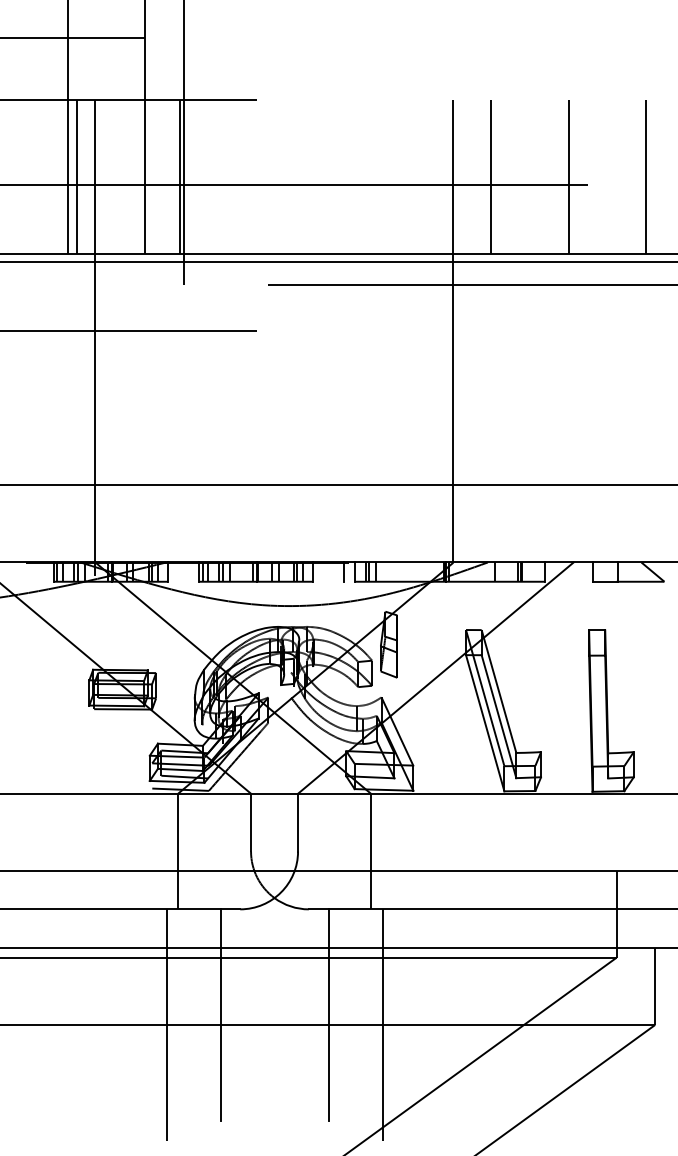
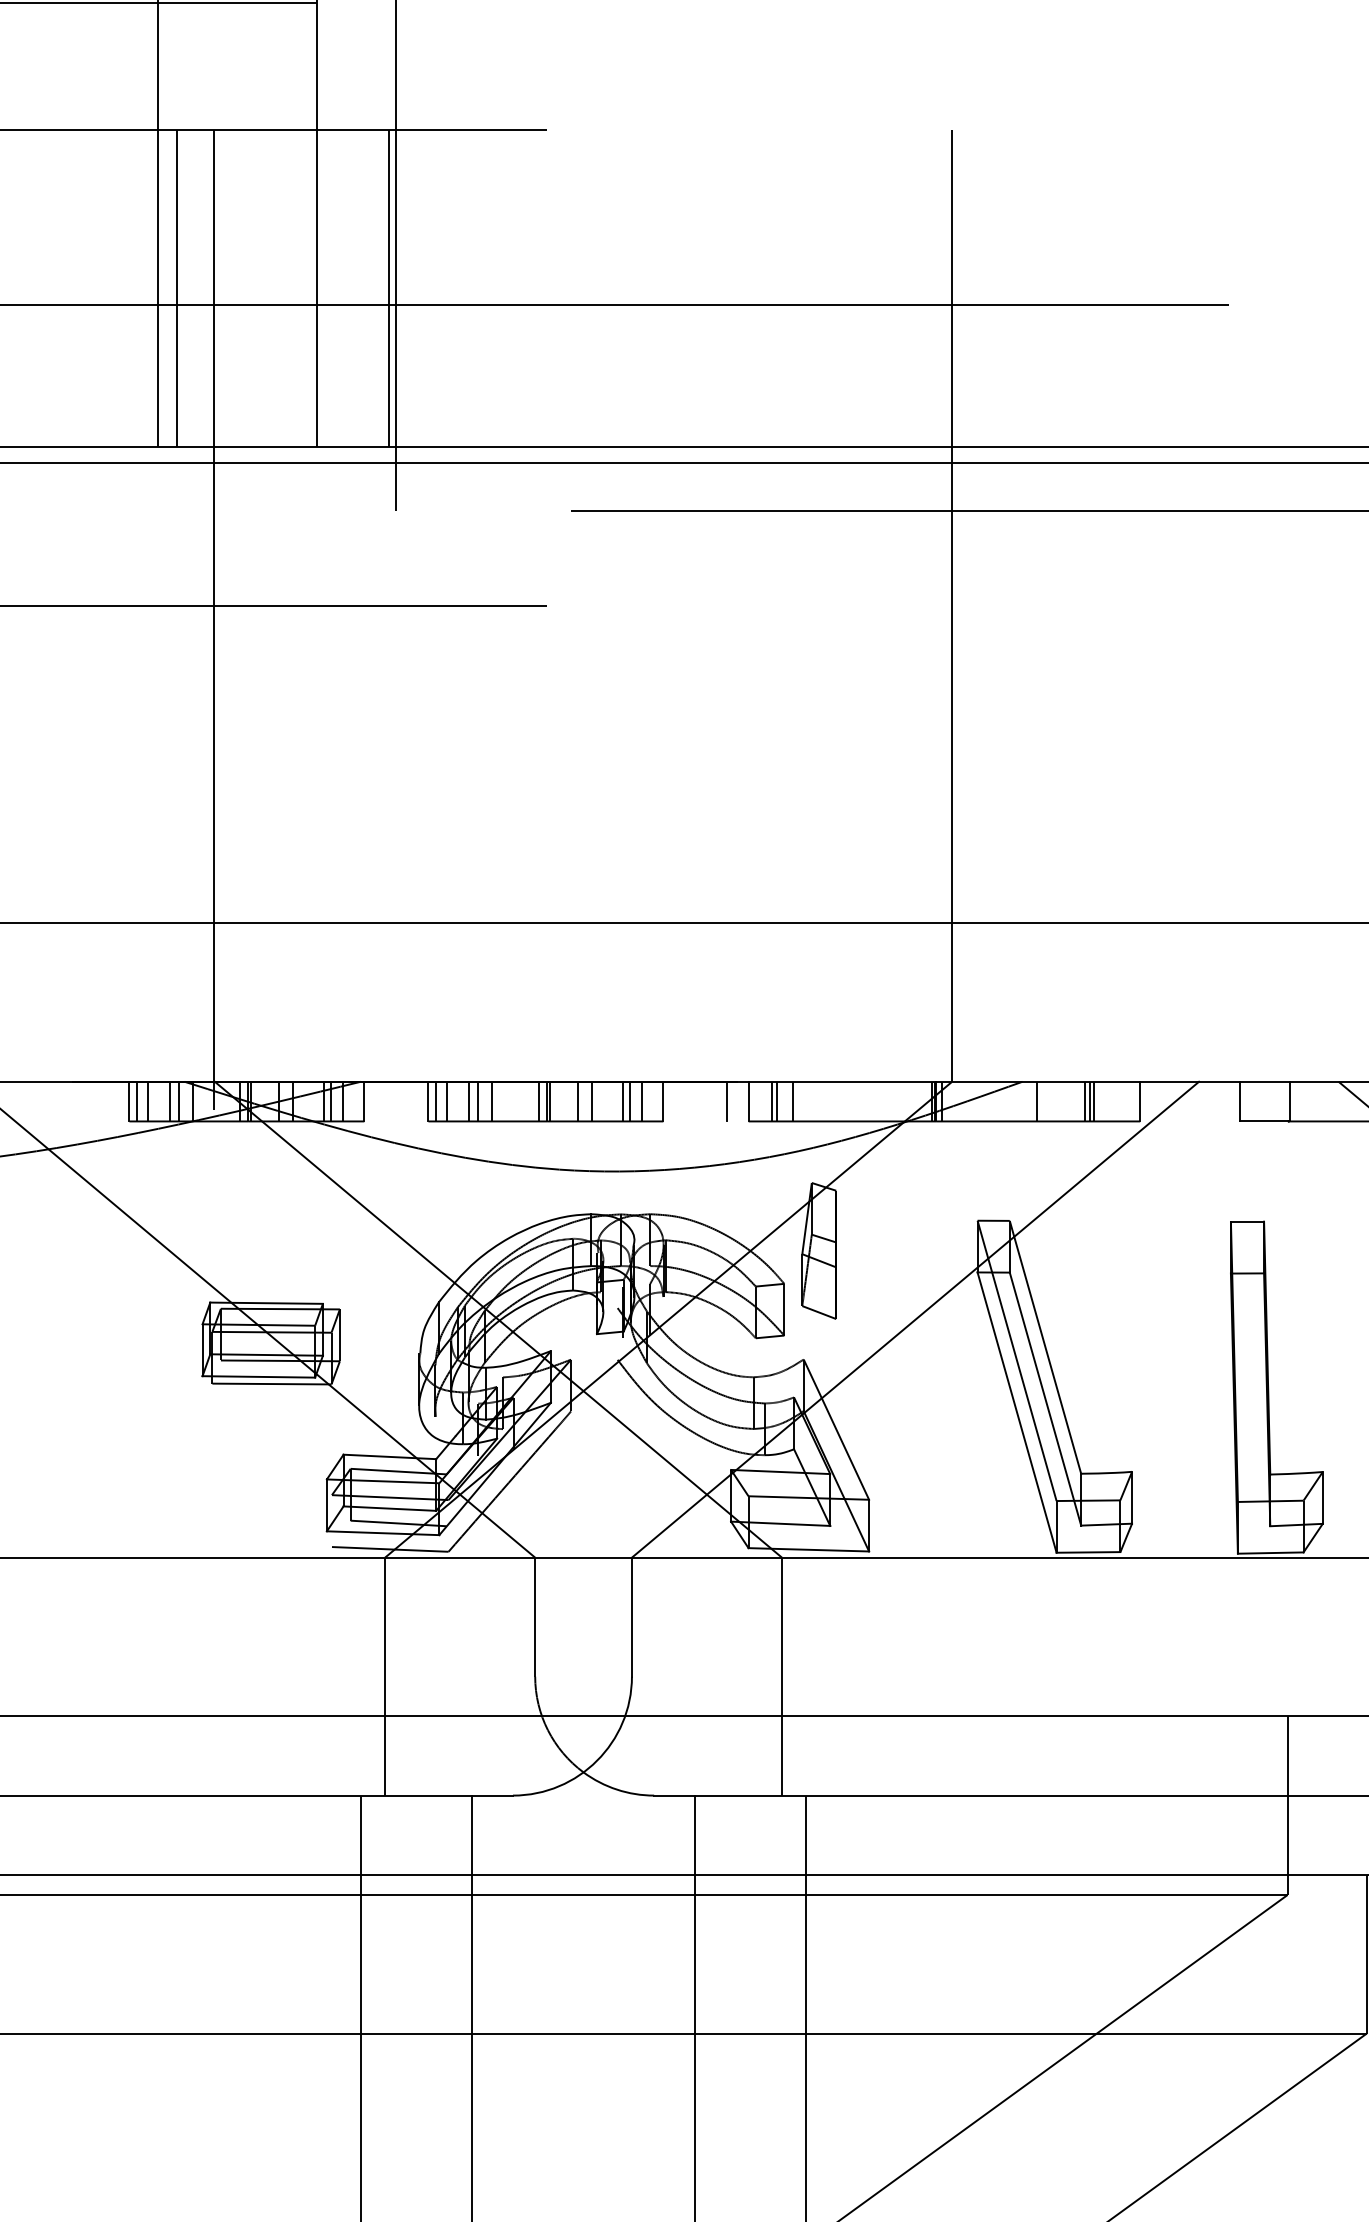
line: (490, 177) -> (1027, 289), removed
line: (569, 177) -> (1190, 289), removed
line: (646, 177) -> (1348, 289), removed

